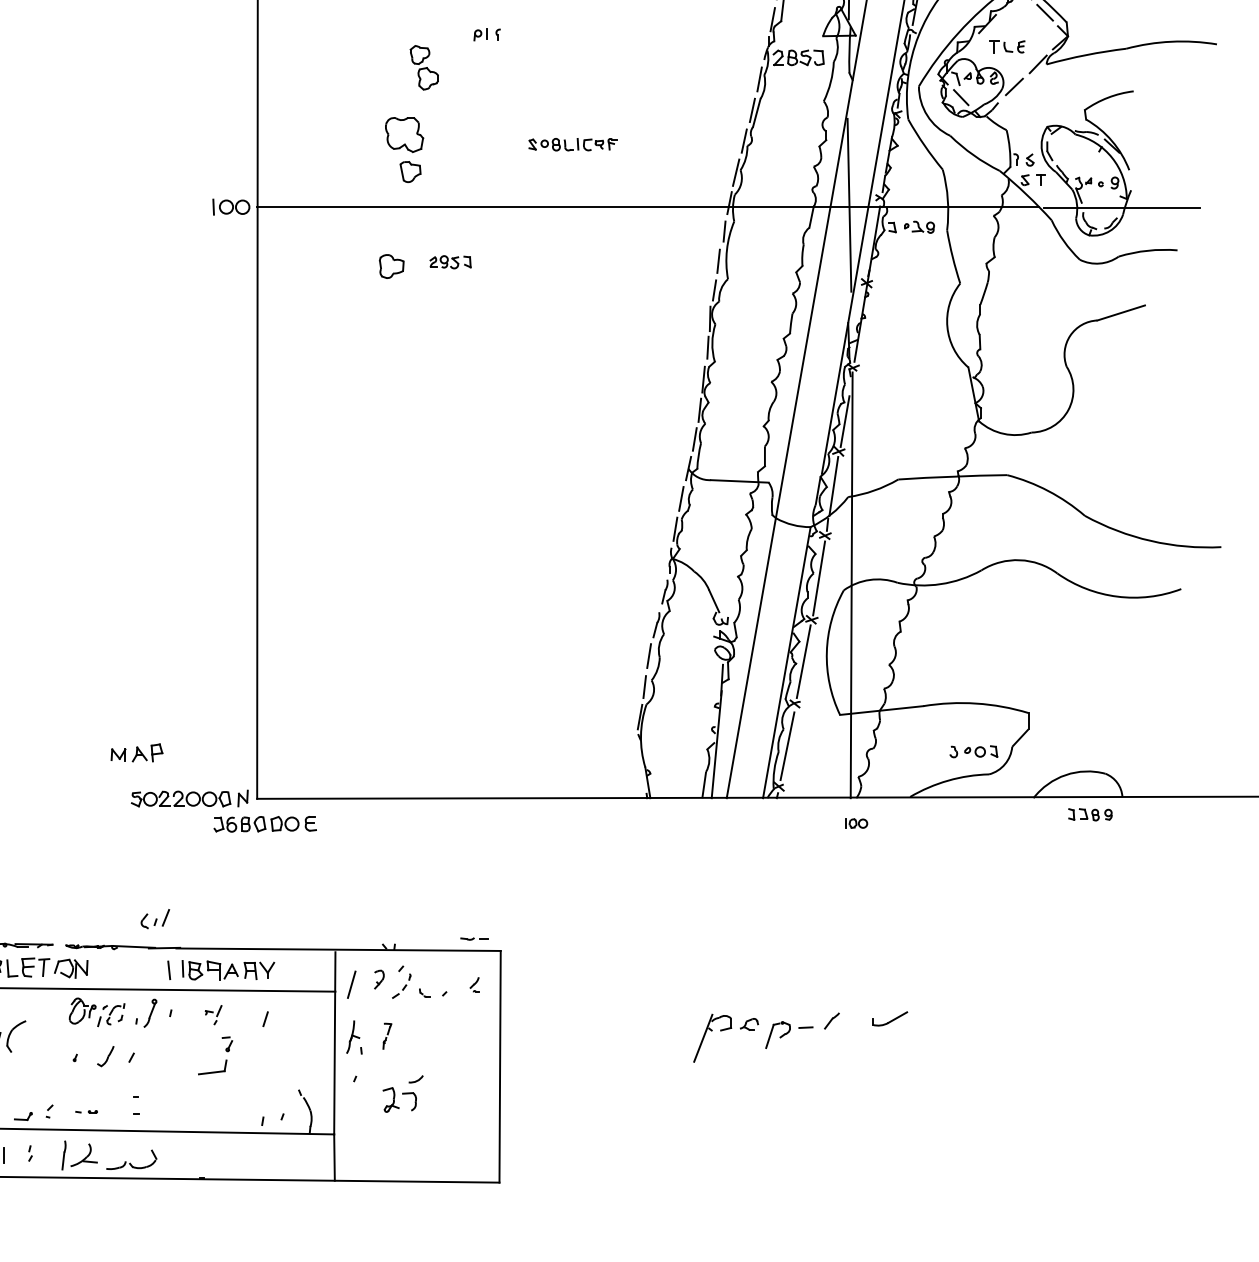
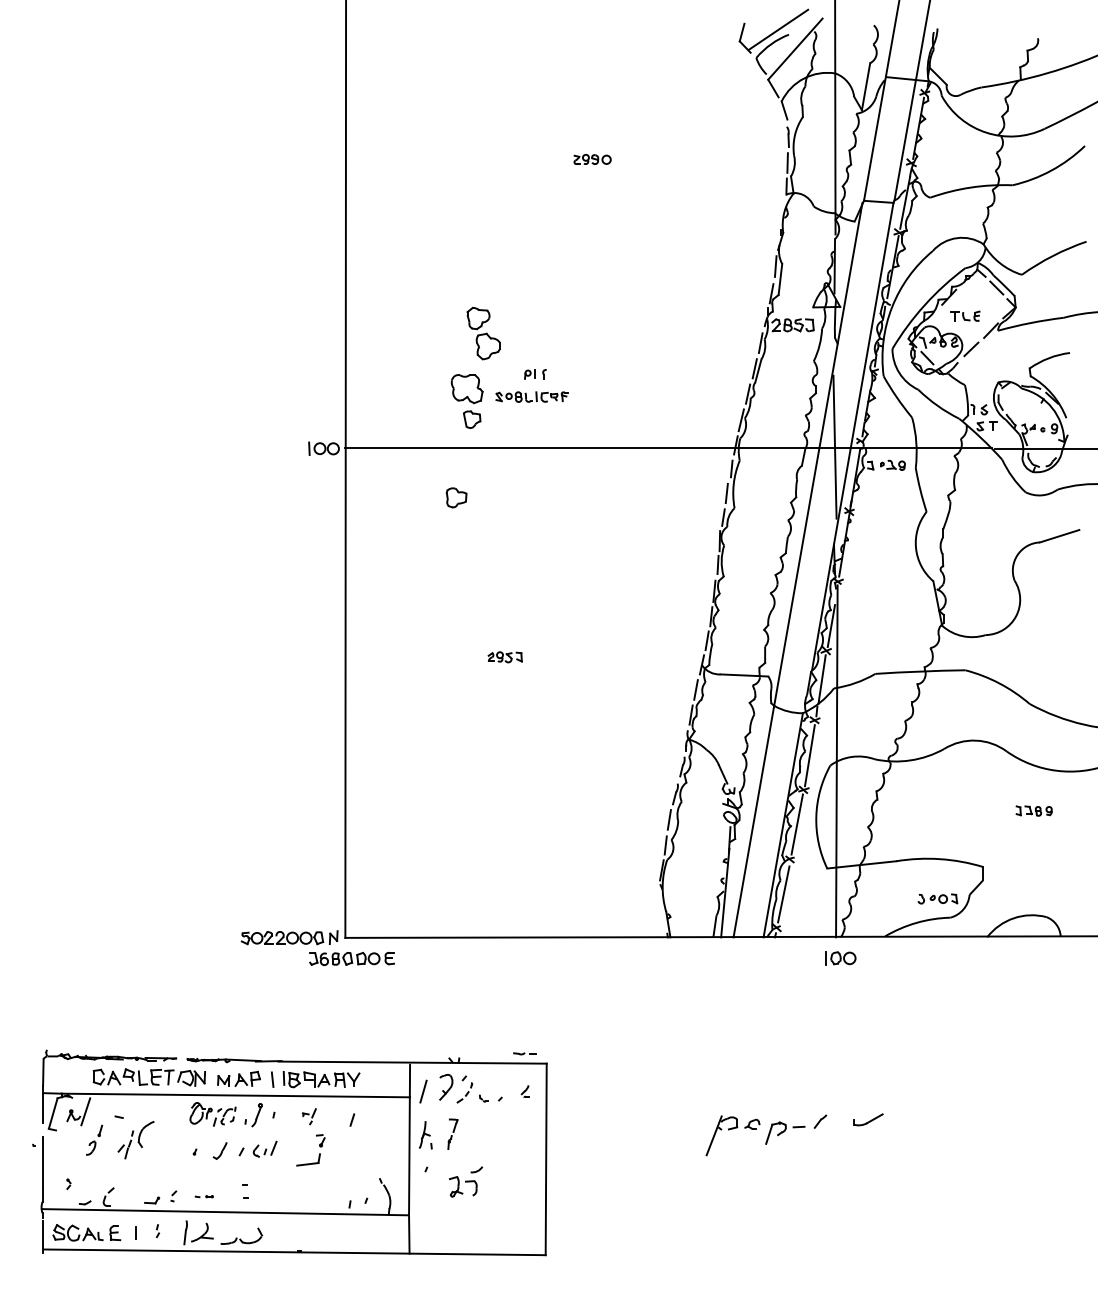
part: (487, 35) -> (535, 374), moved
part: (424, 67) -> (483, 333), size x1.43
part: (571, 143) -> (531, 396), moved
part: (449, 262) -> (504, 657), moved
part: (136, 752) -> (238, 1078), moved
part: (1089, 814) -> (1033, 810), moved
part: (856, 823) -> (840, 958), size x1.67
part: (154, 918) -> (264, 1148), moved
part: (379, 979) -> (446, 1087), size x1.67
part: (386, 1035) -> (452, 1133), size x1.43

